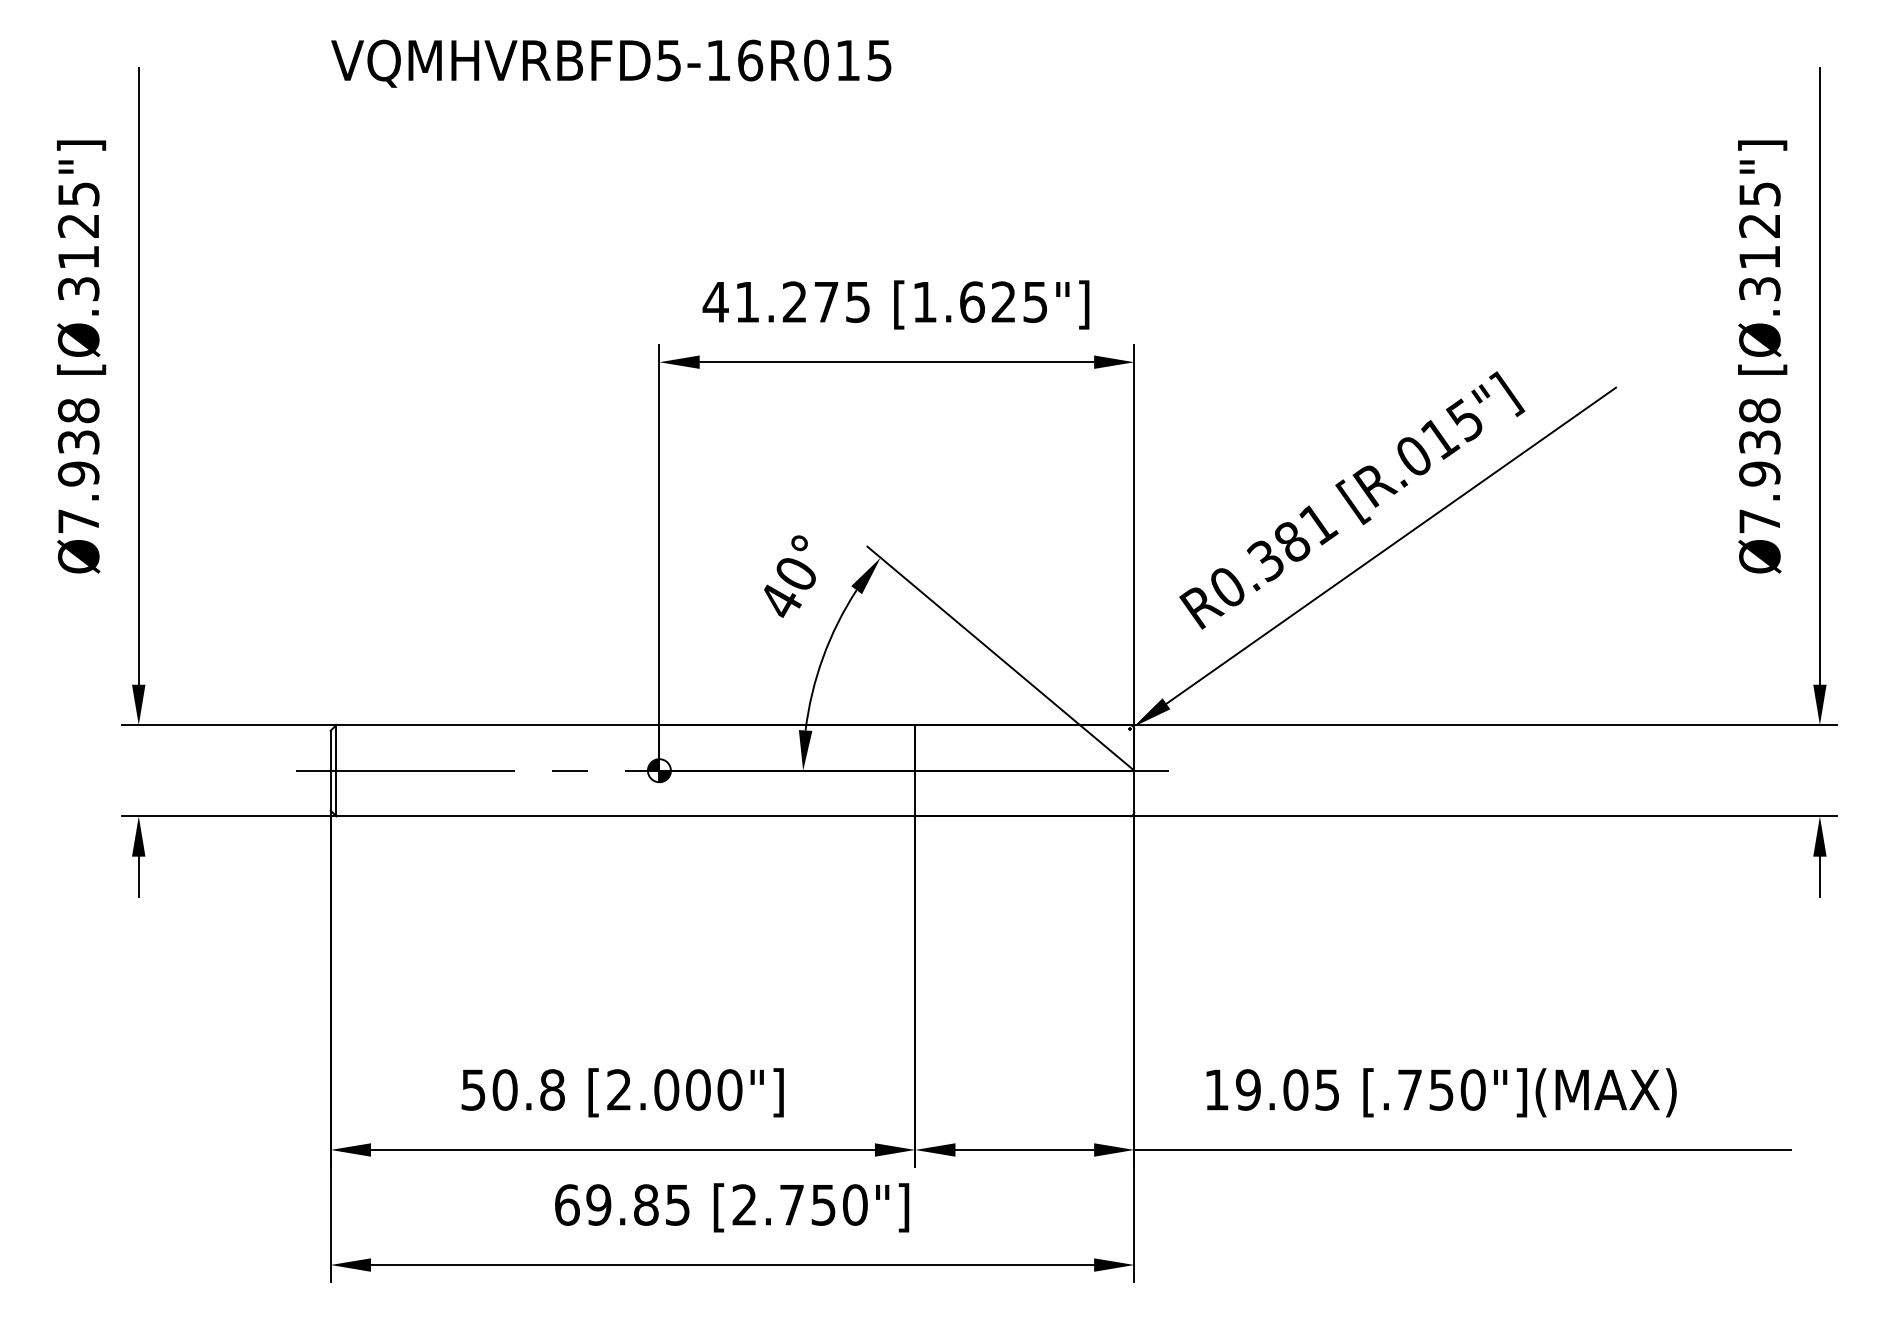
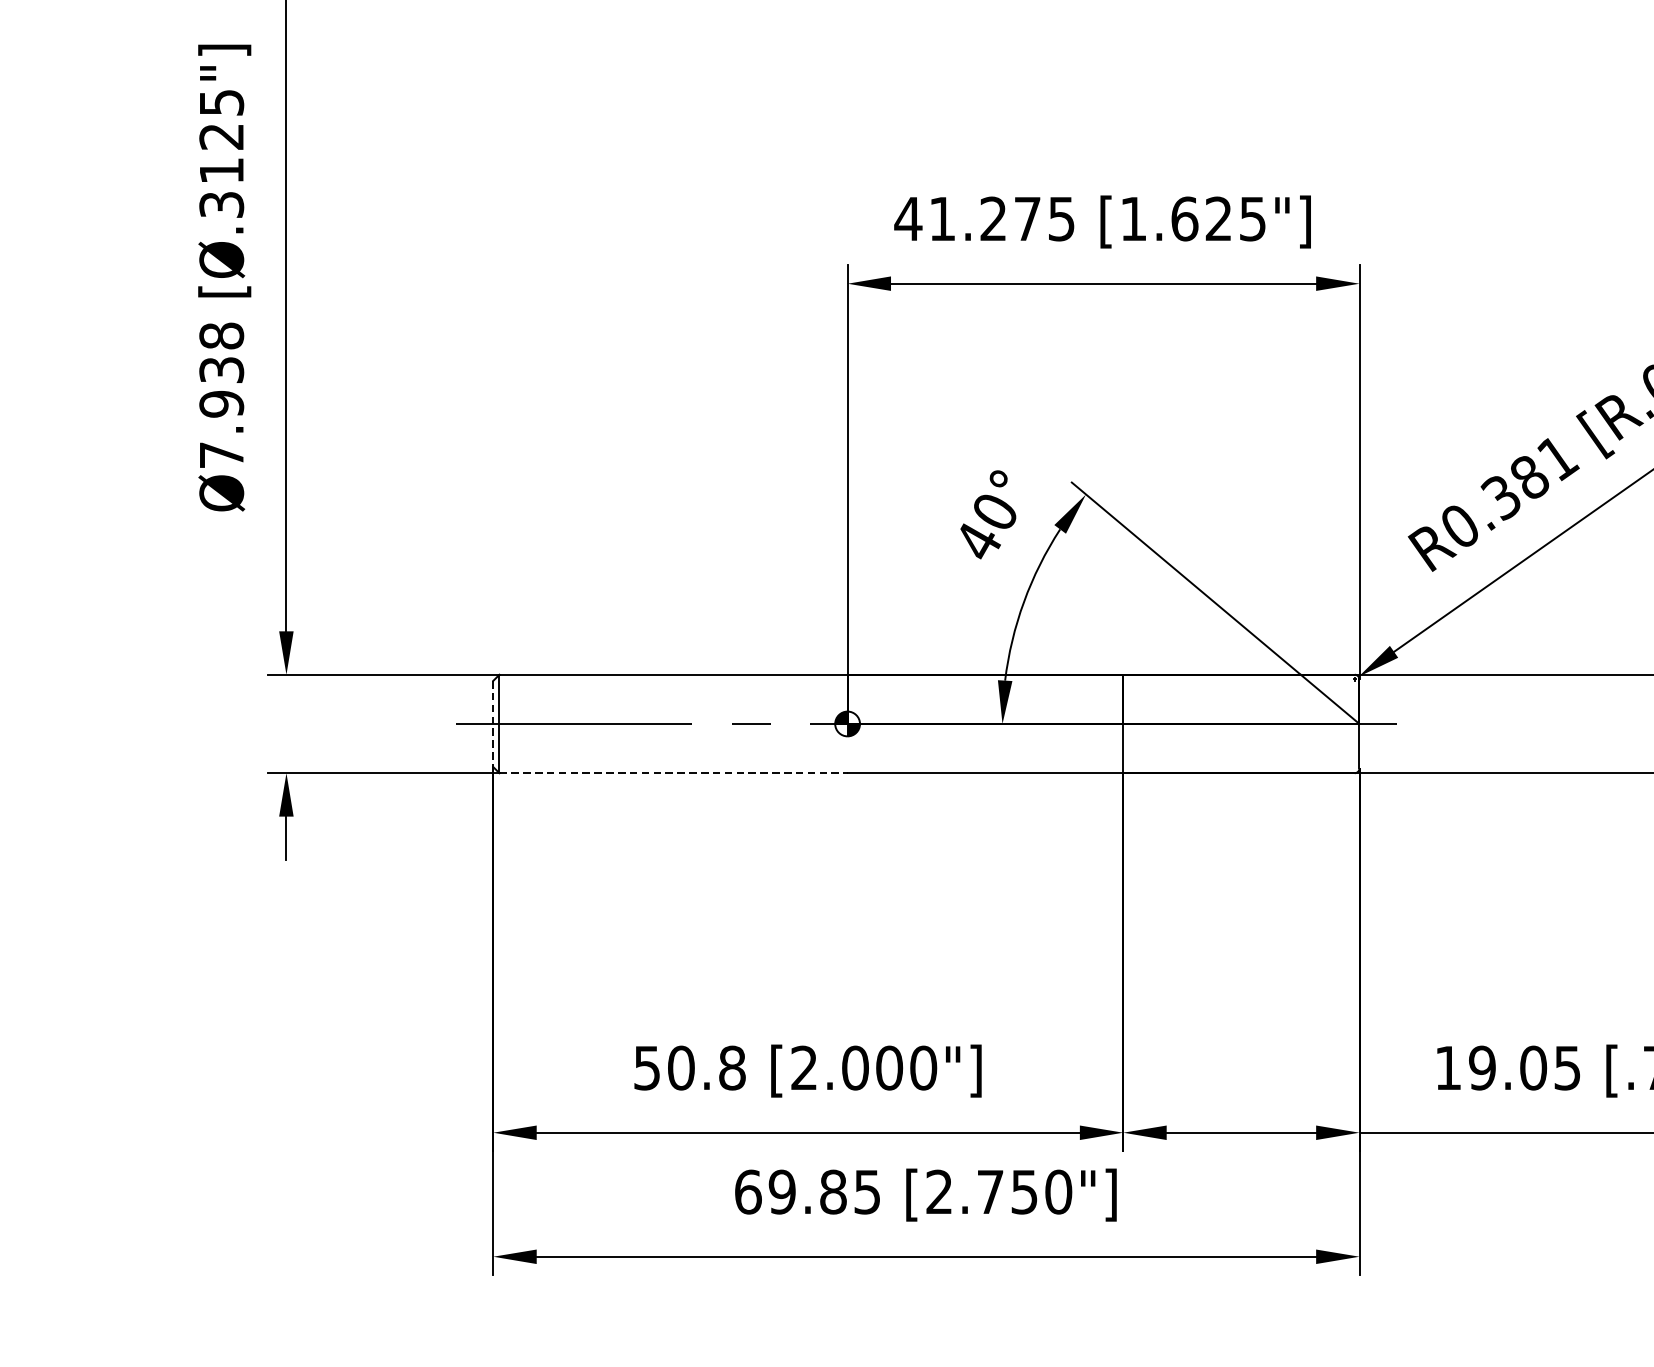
line: (330, 770) -> (493, 723), solid -> dashed
line: (497, 816) -> (673, 773), solid -> dashed

